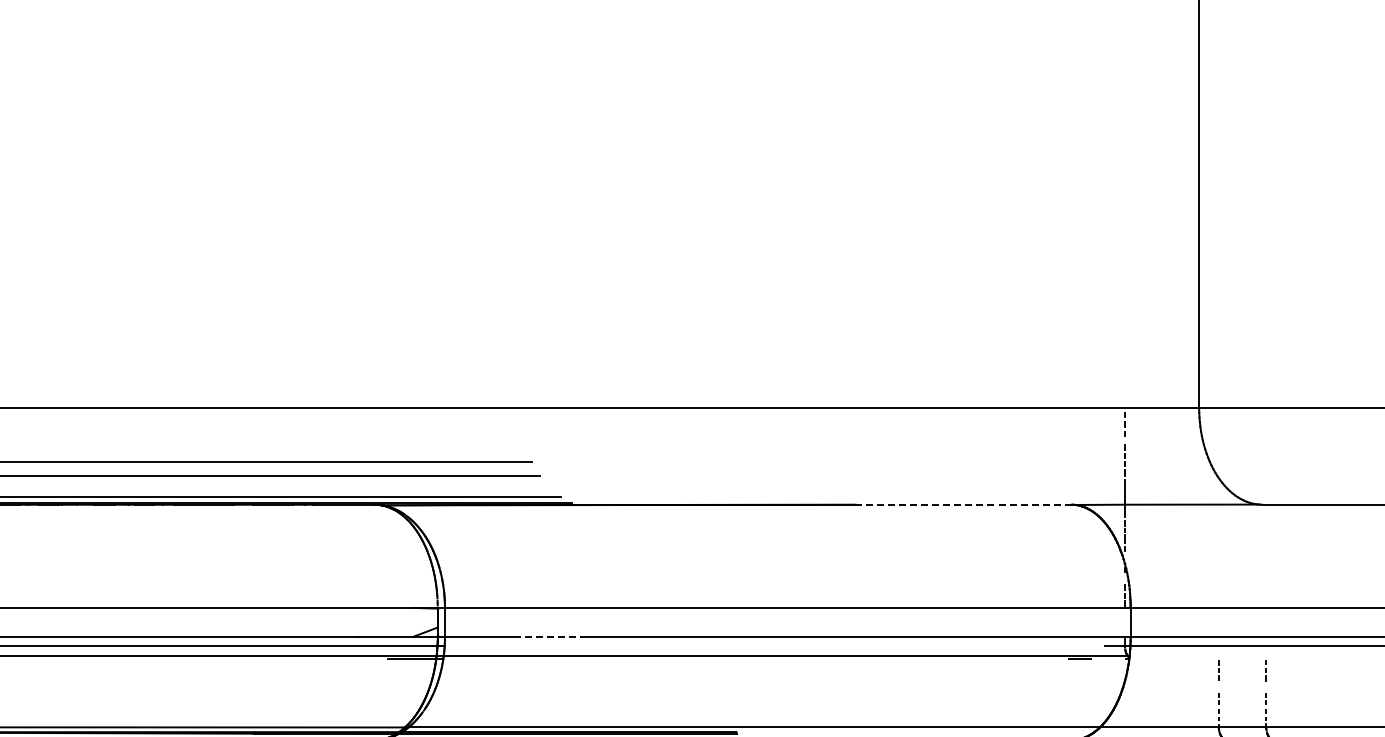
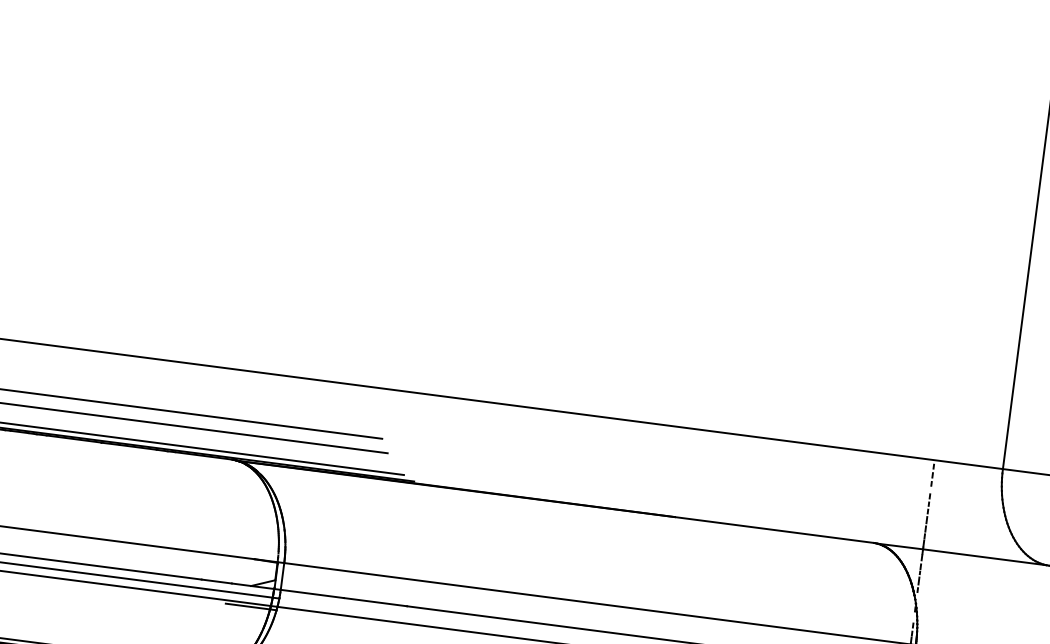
line: (963, 504) -> (774, 529), dashed -> solid
line: (548, 637) -> (376, 602), dashed -> solid

